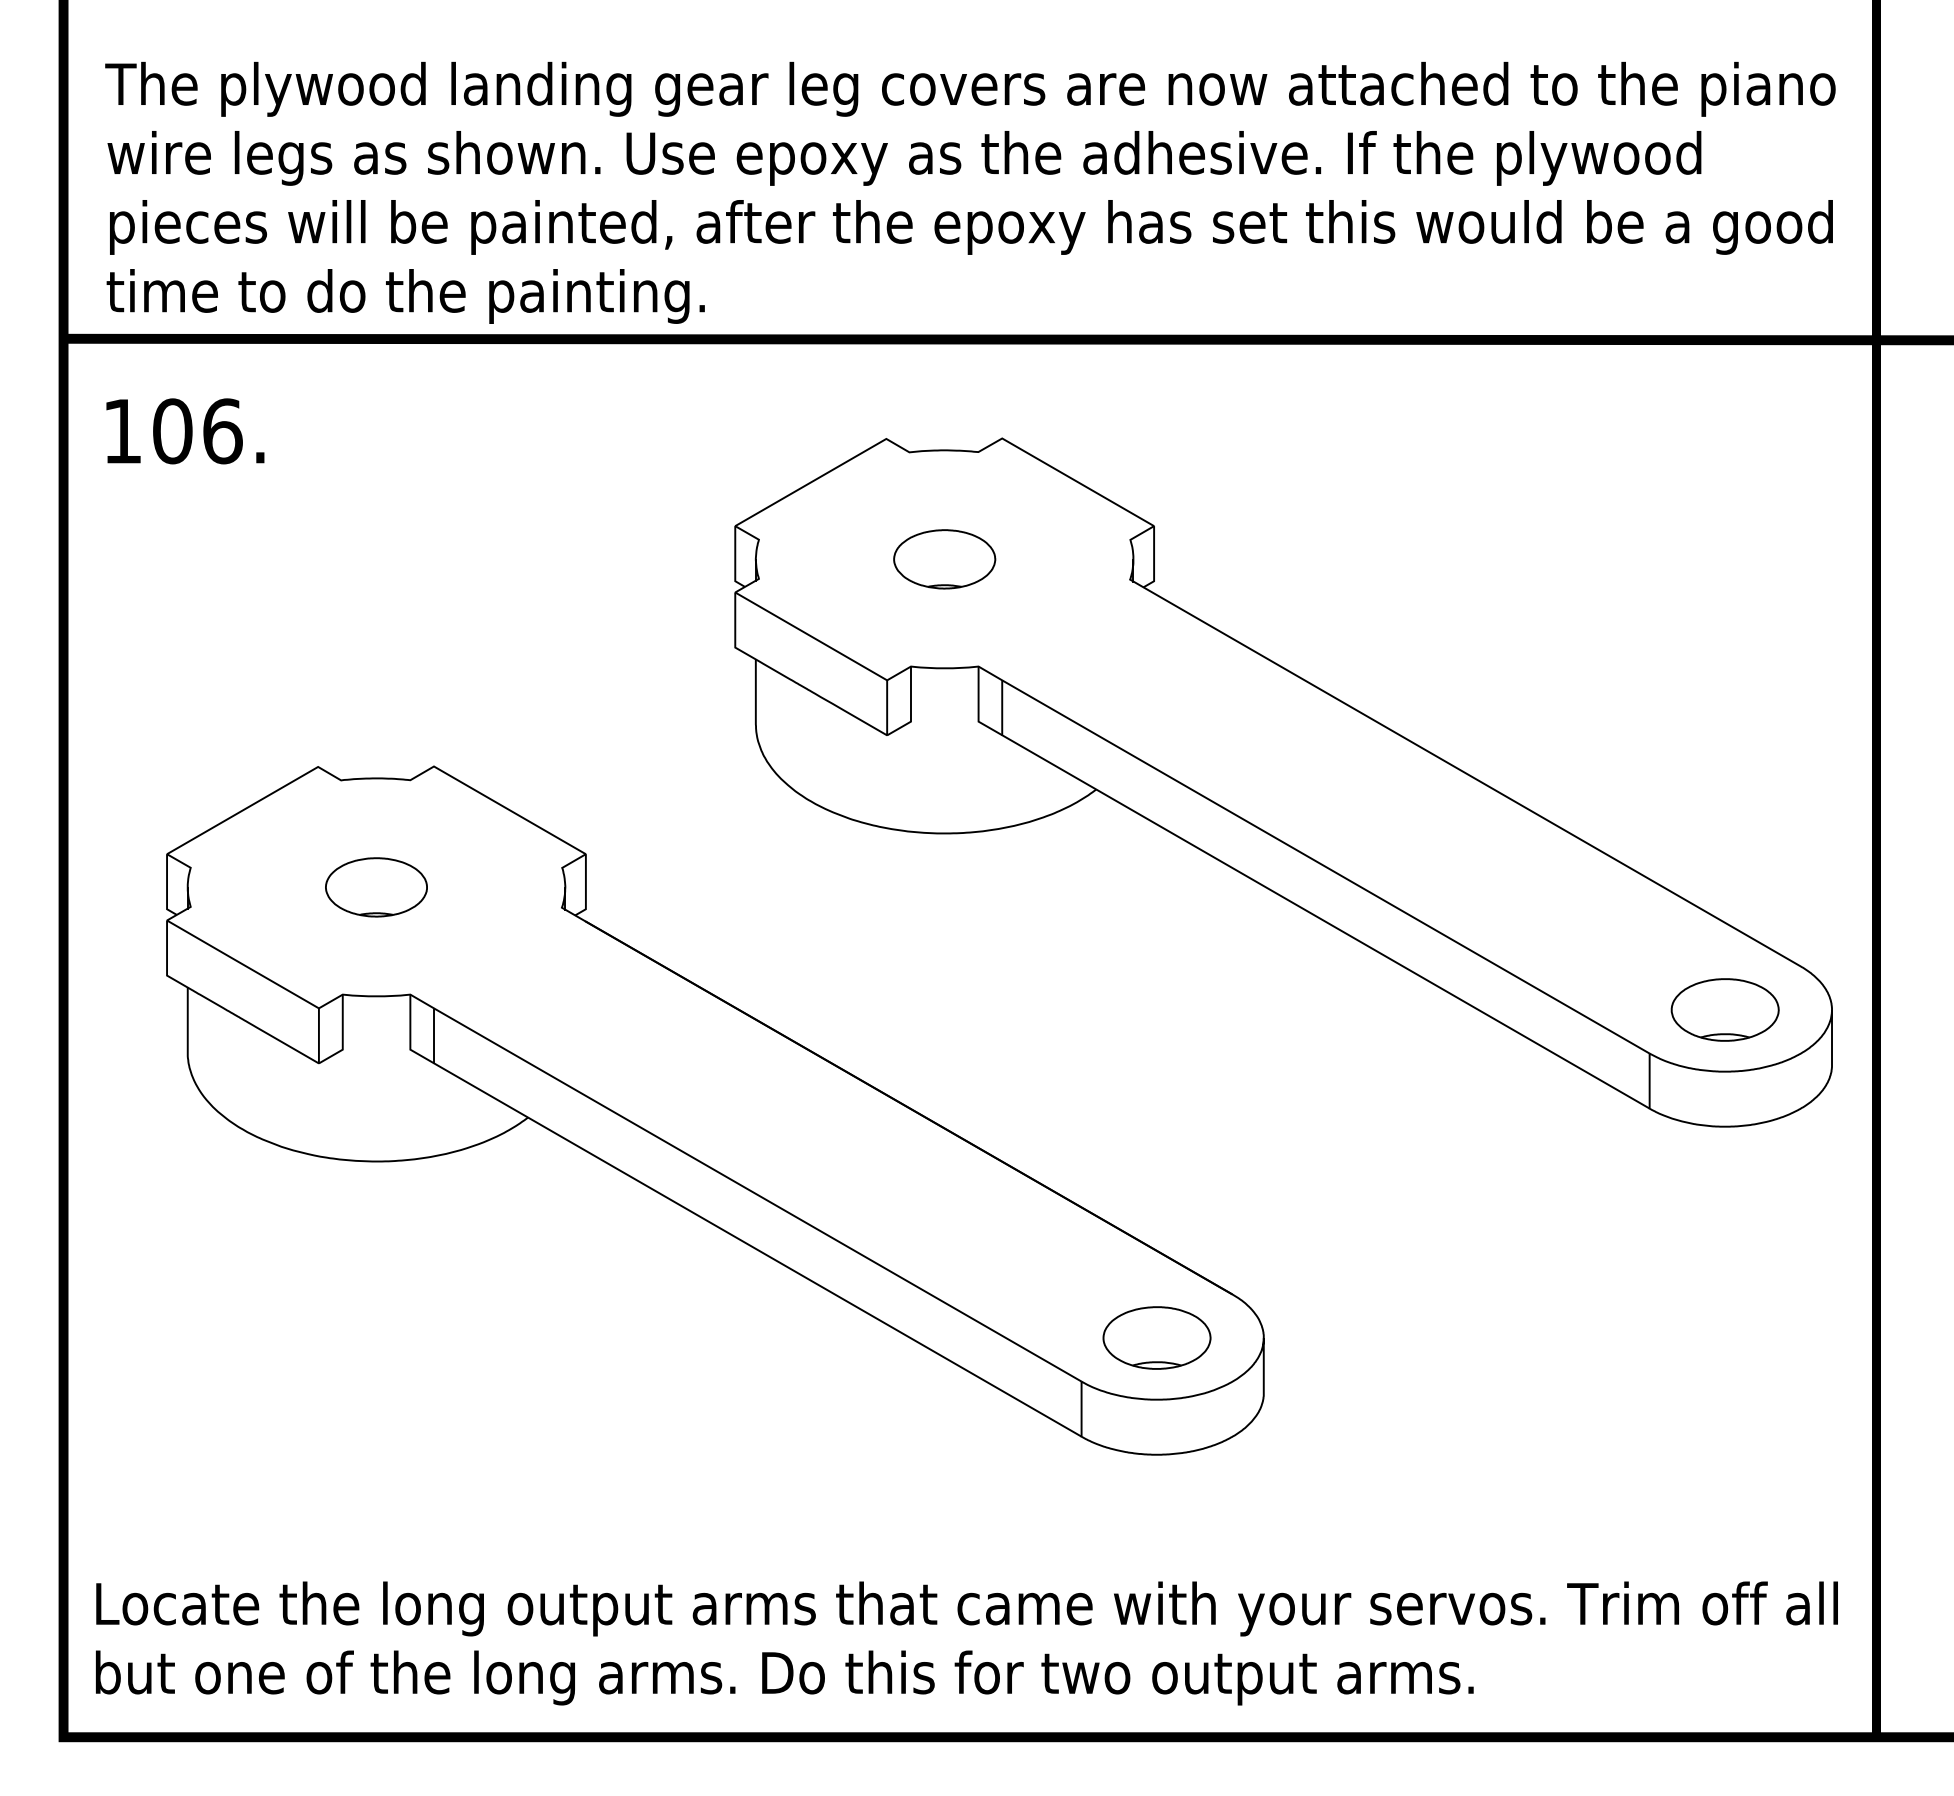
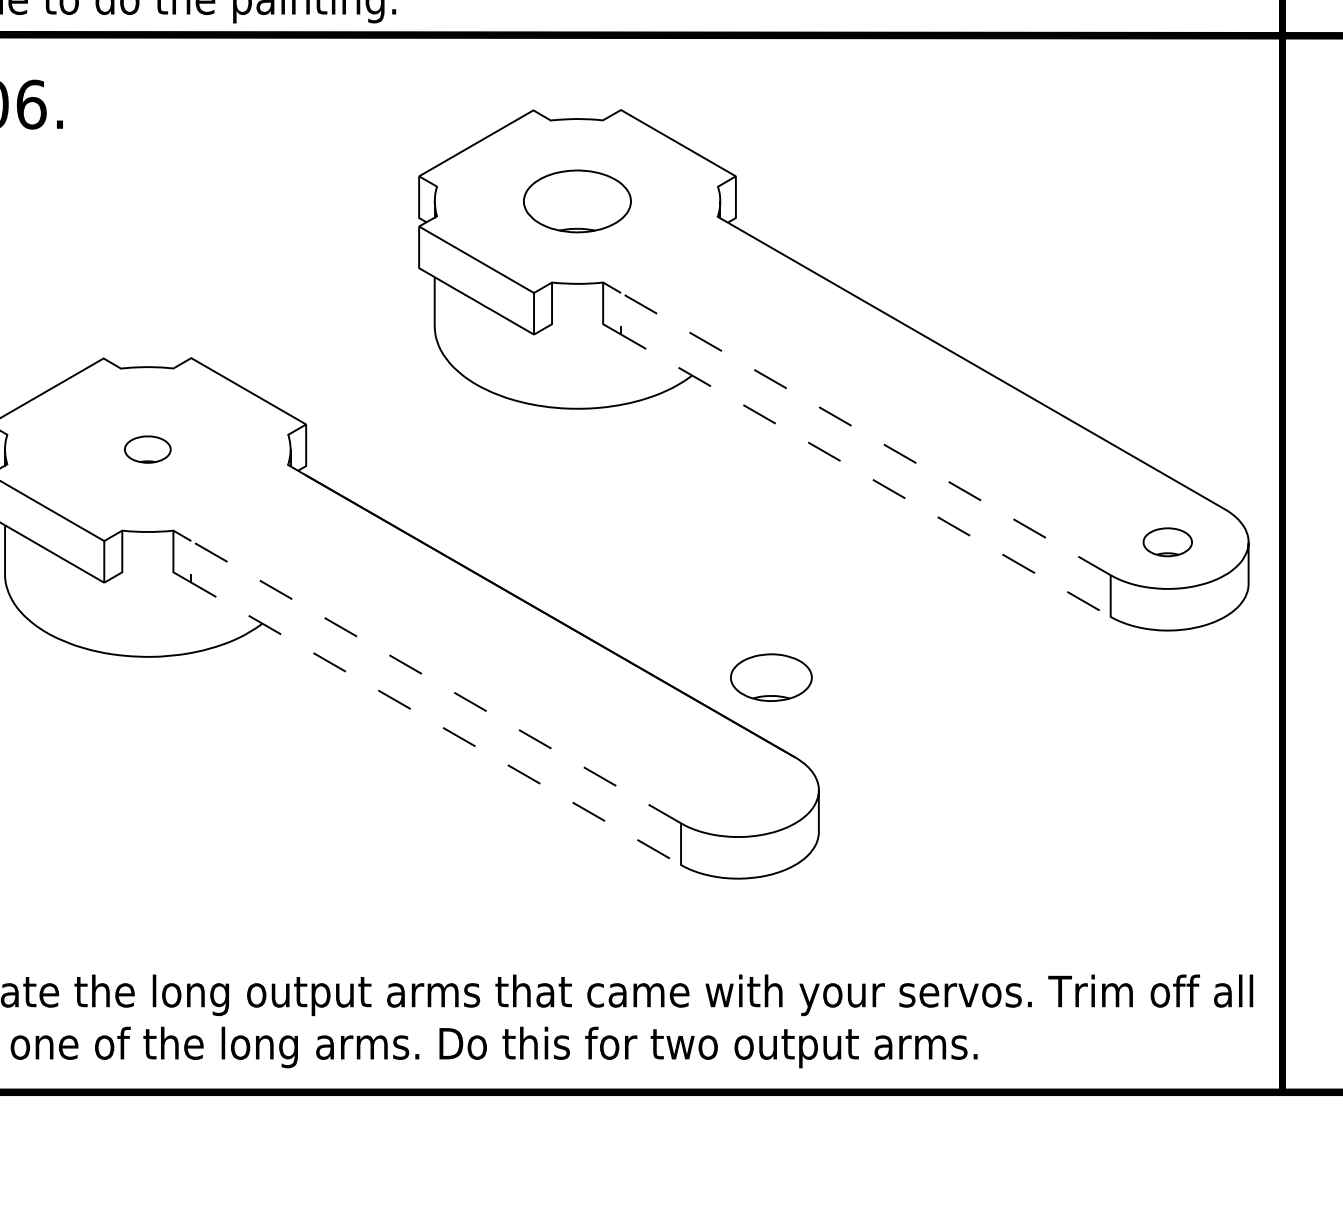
part: (944, 559) -> (577, 201), size x1.4
line: (1002, 708) -> (621, 314), solid -> dashed
part: (376, 887) -> (147, 449), size x0.6
part: (1724, 1009) -> (1167, 541), size x0.6
line: (434, 1036) -> (191, 562), solid -> dashed
part: (1156, 1337) -> (770, 677), moved

